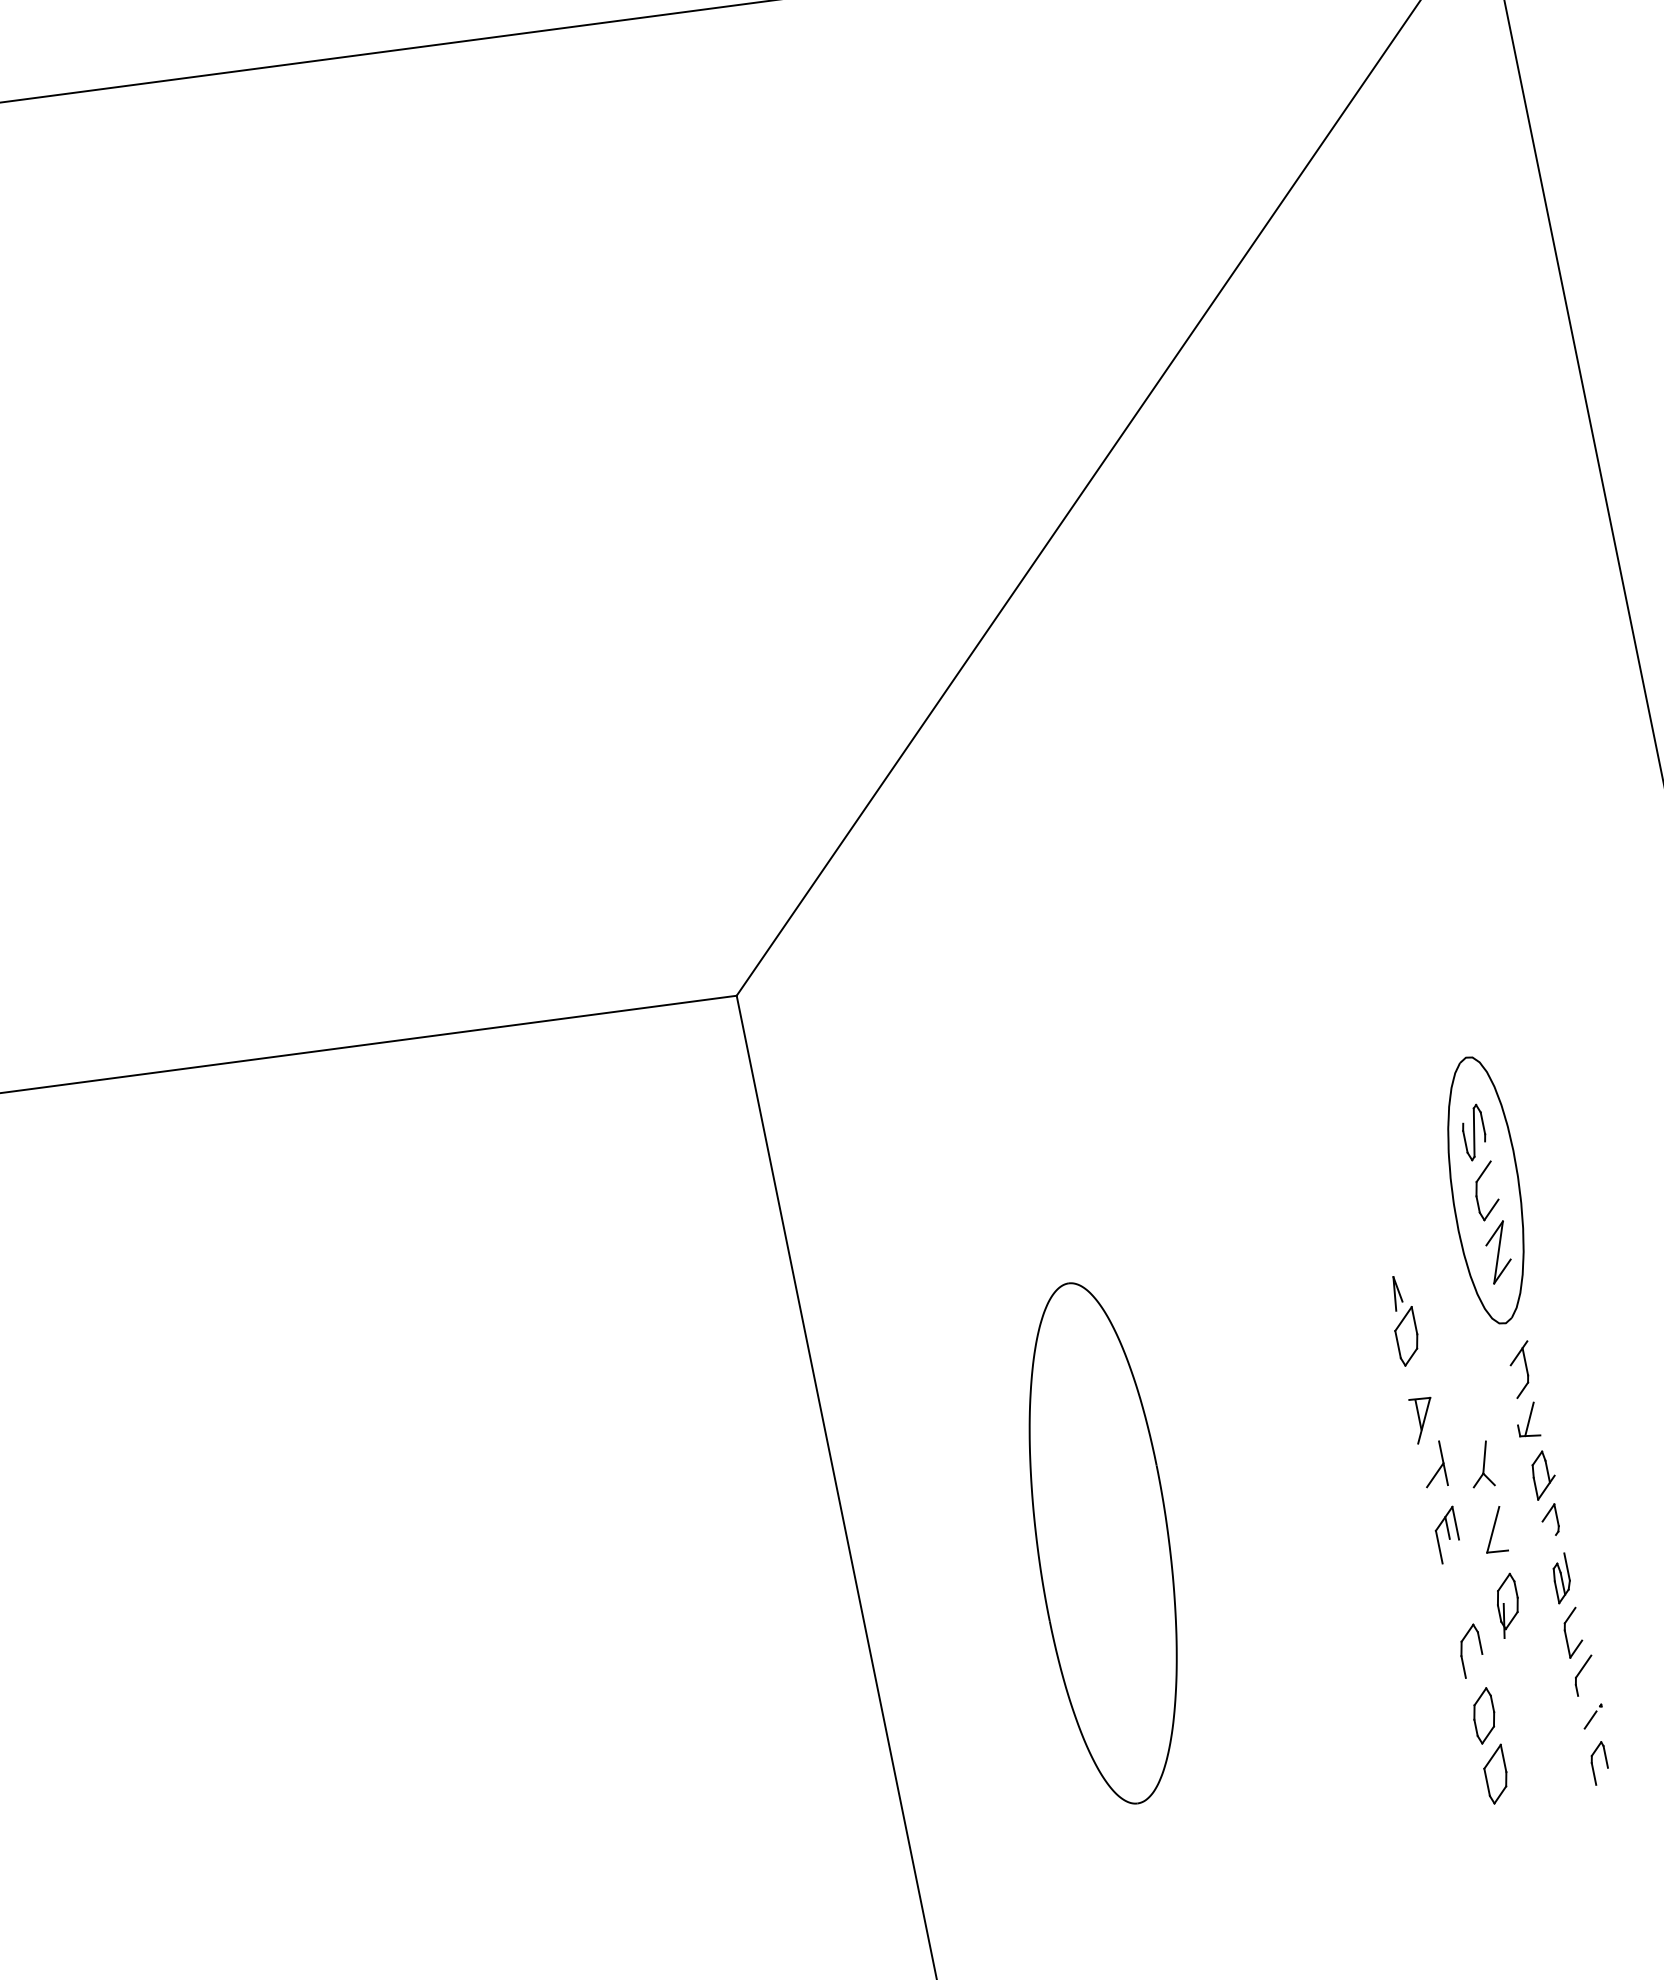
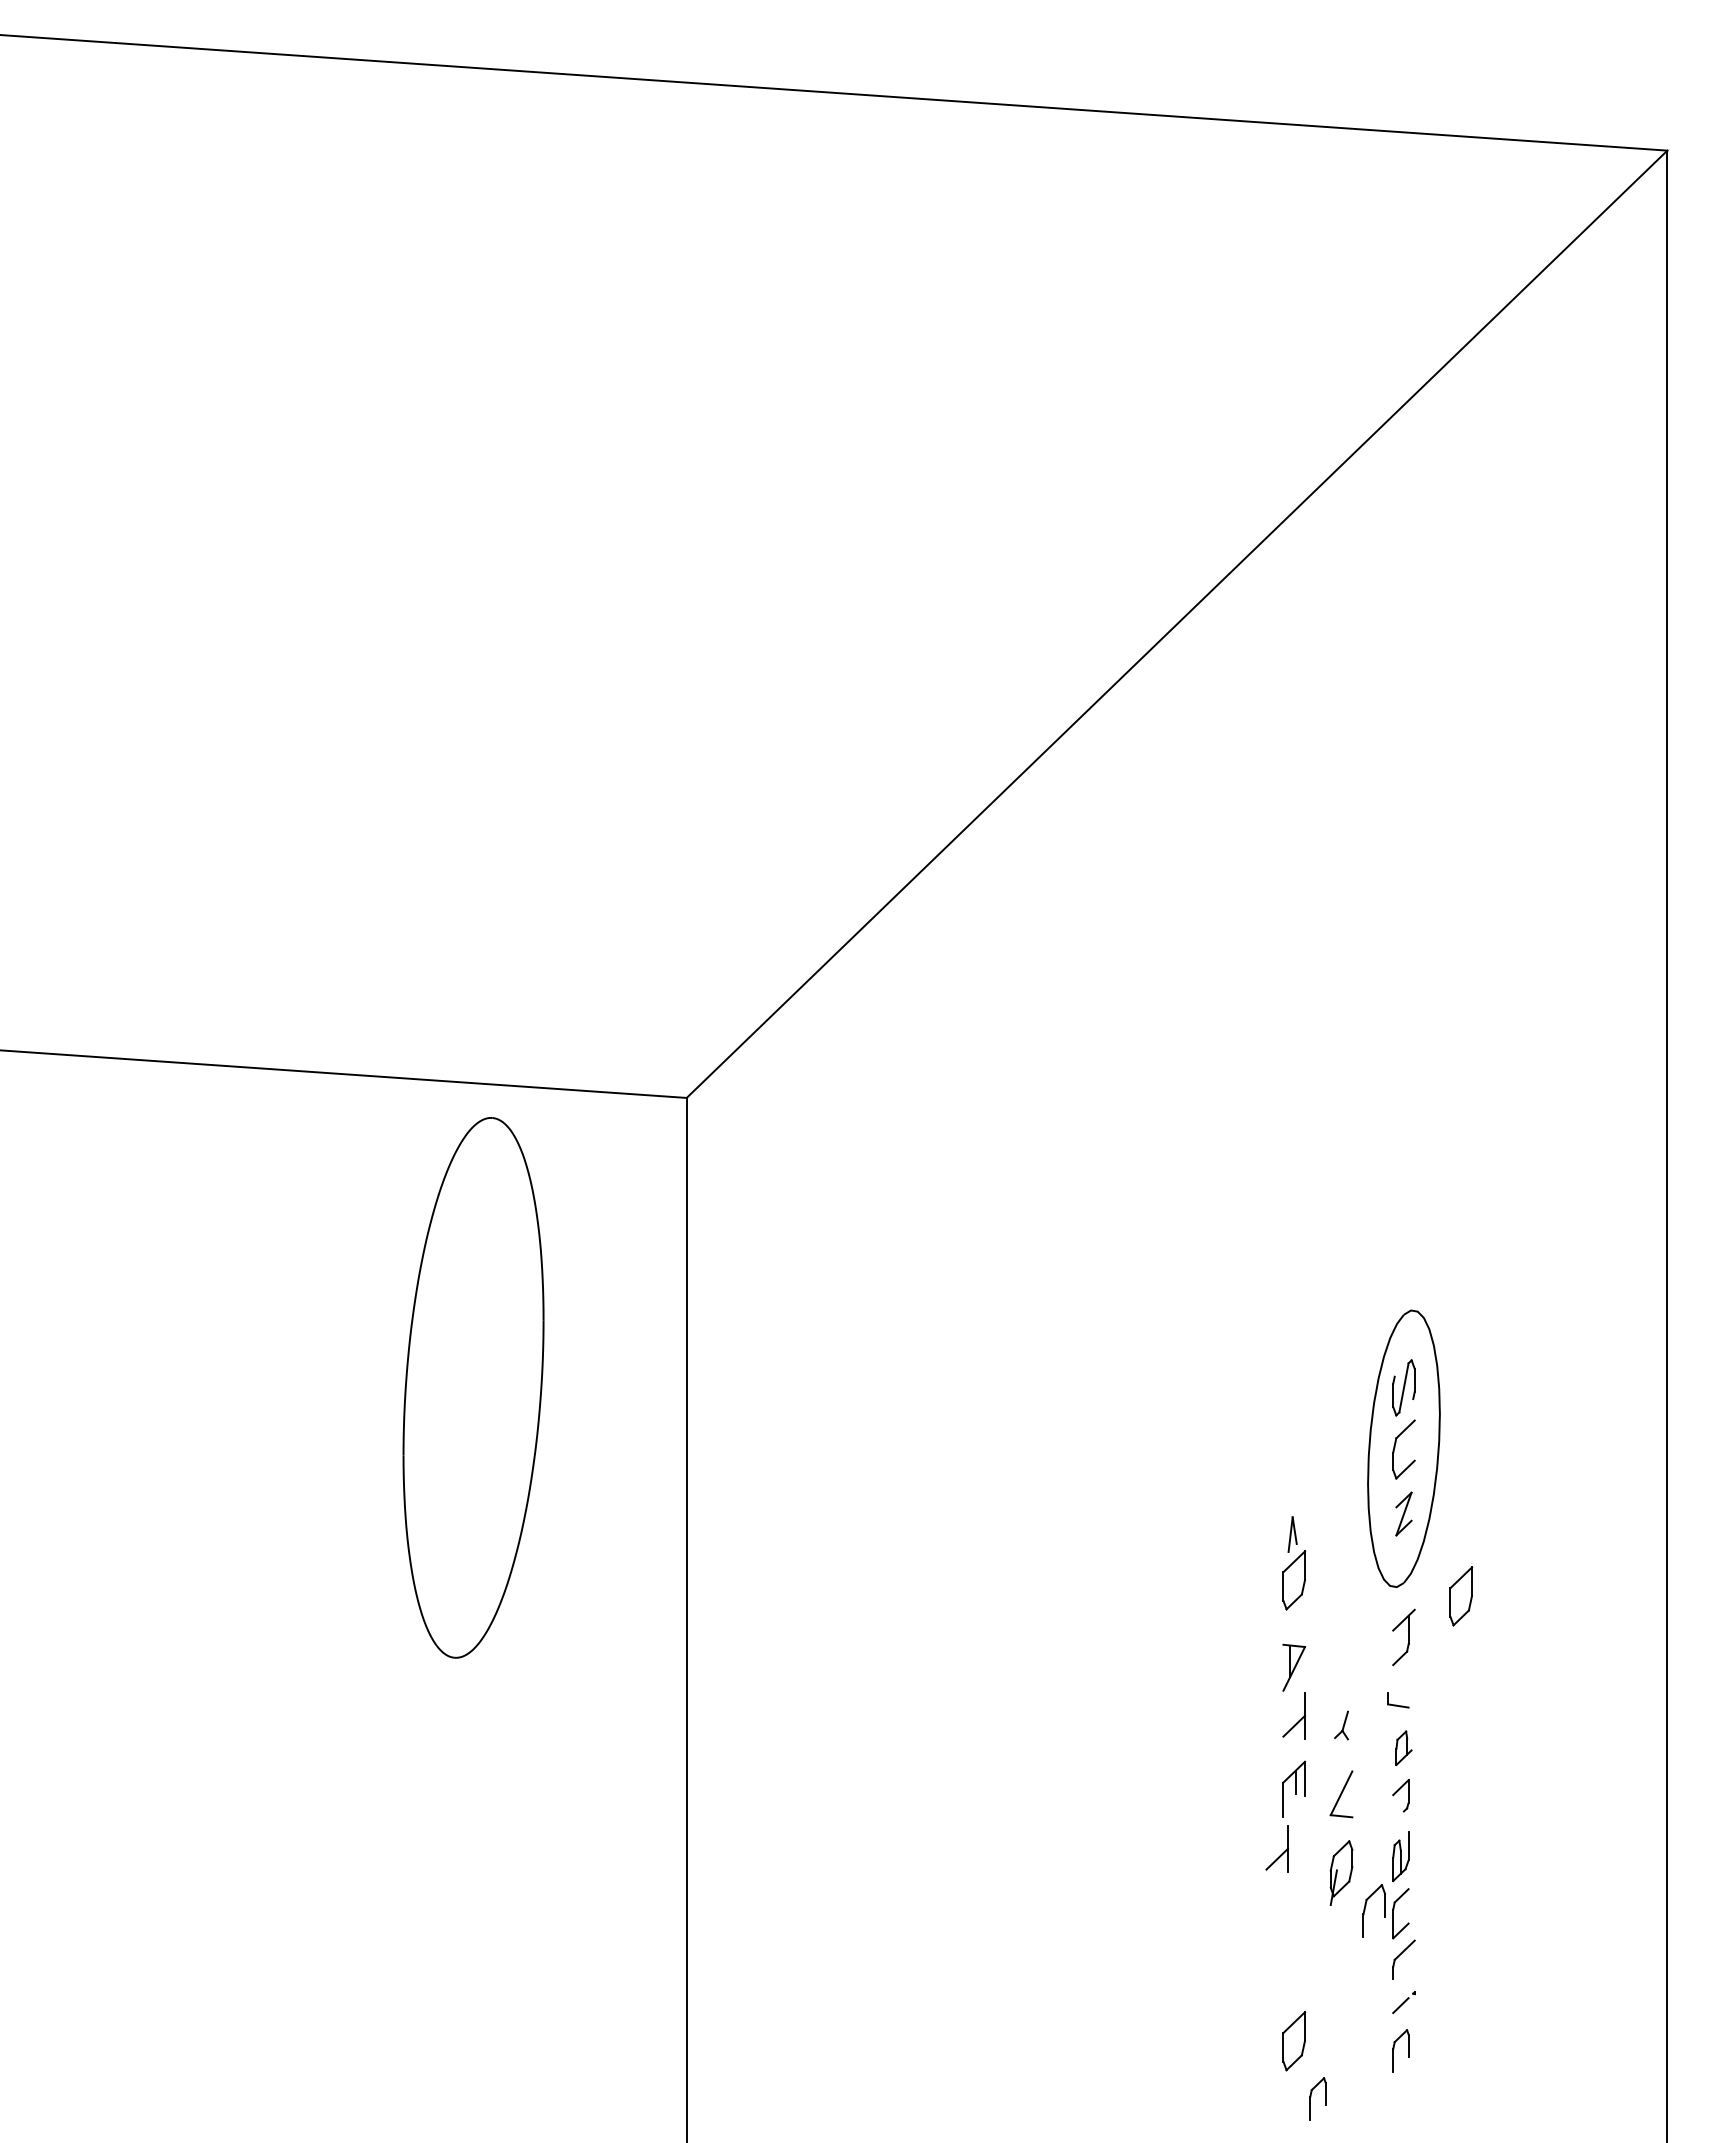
part: (1497, 1252) -> (1403, 1513), size x0.7
part: (1569, 1319) -> (1461, 1596), added
line: (1529, 1419) -> (1400, 1689), removed
part: (1480, 1465) -> (1341, 1725), size x0.6
part: (1543, 1475) -> (1403, 1748), size x0.7
part: (1103, 1543) -> (473, 1387), moved
part: (1448, 1597) -> (1282, 1852), added
part: (1462, 1651) -> (1365, 1910), moved
part: (1483, 1715) -> (1293, 1979), removed
part: (1523, 1824) -> (1311, 2097), added

